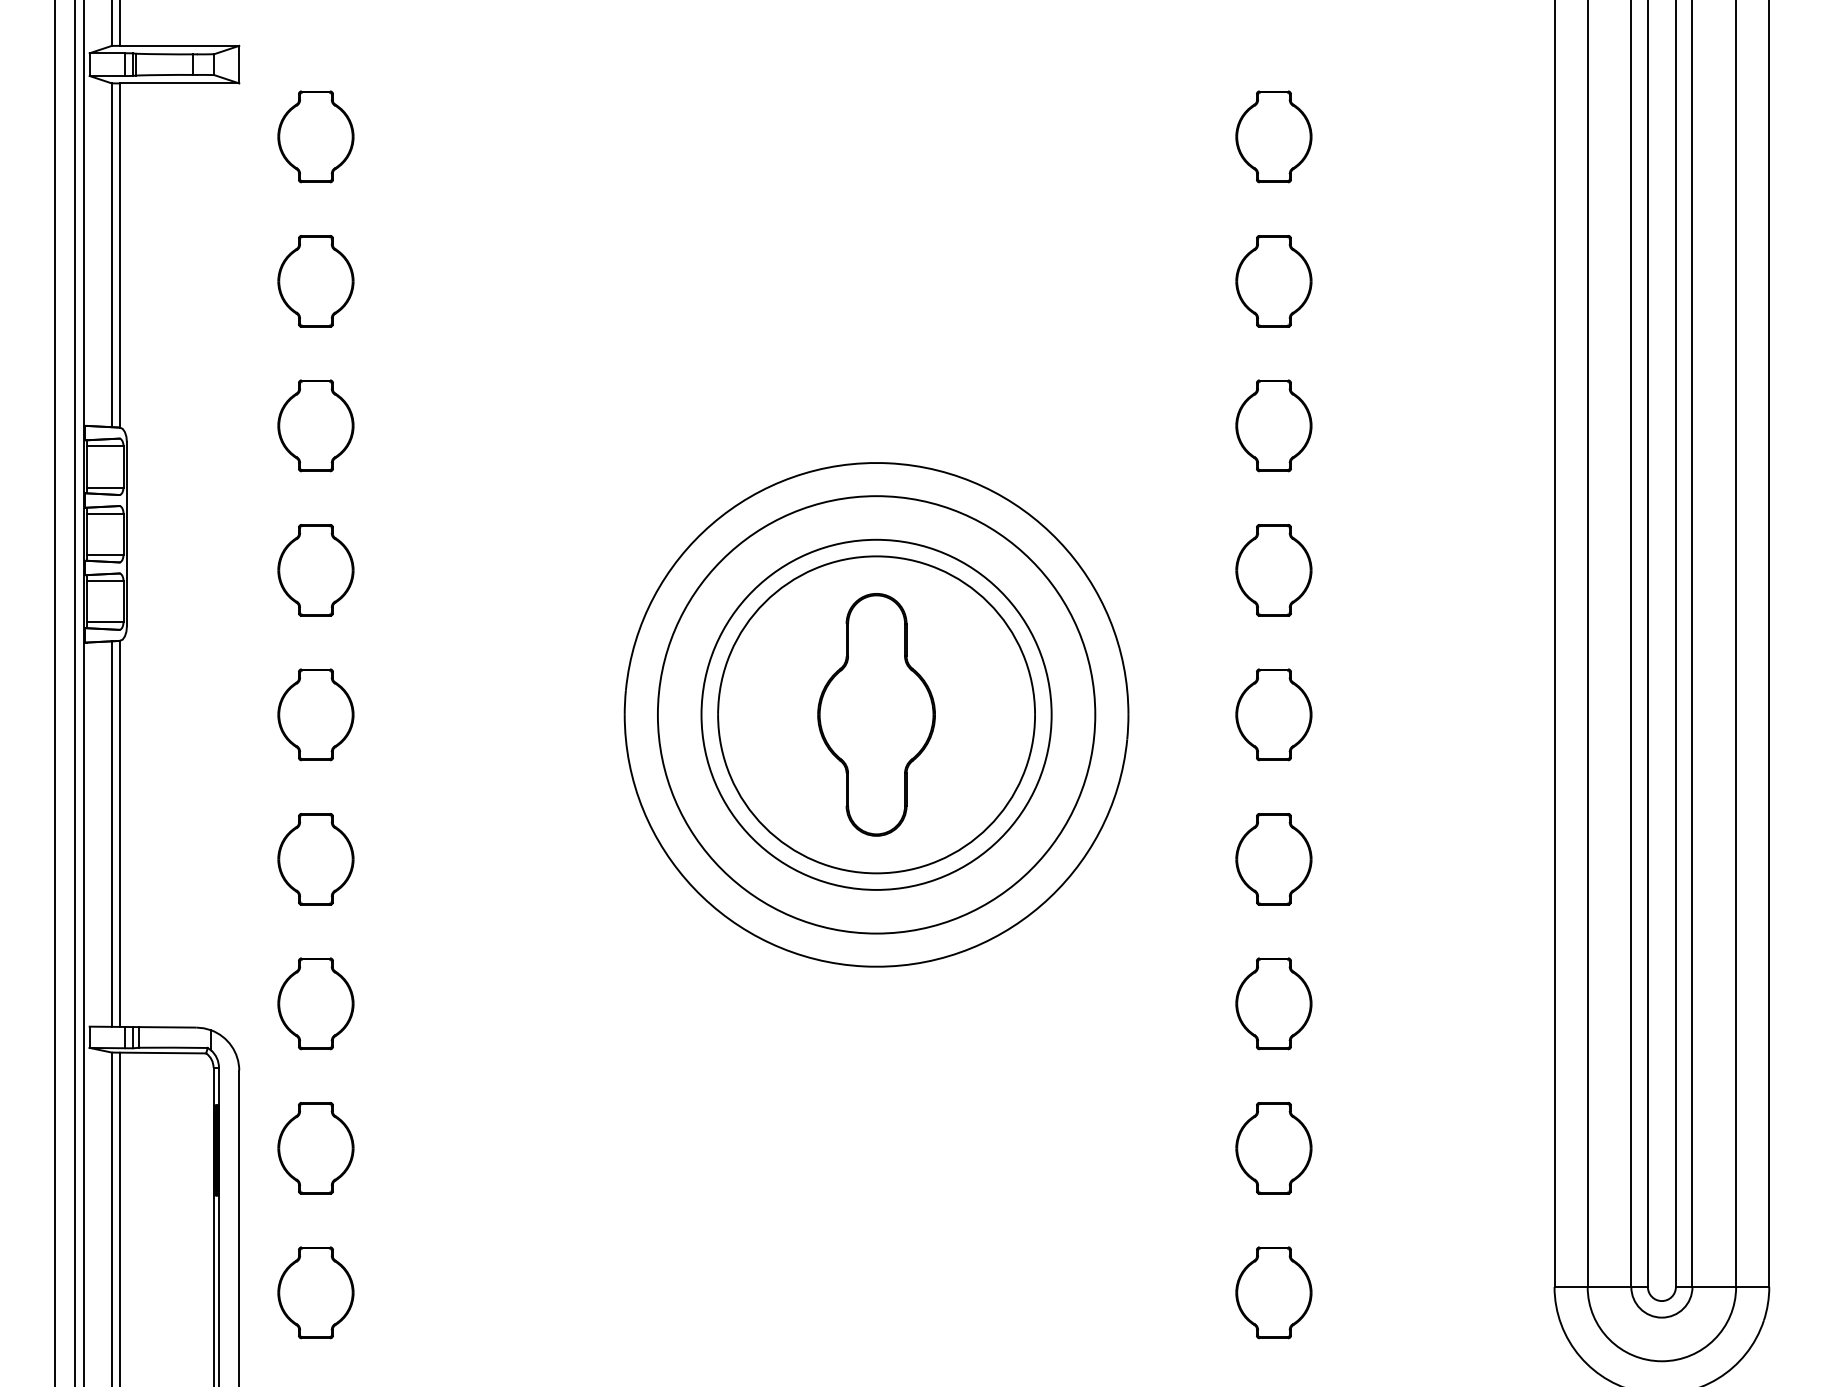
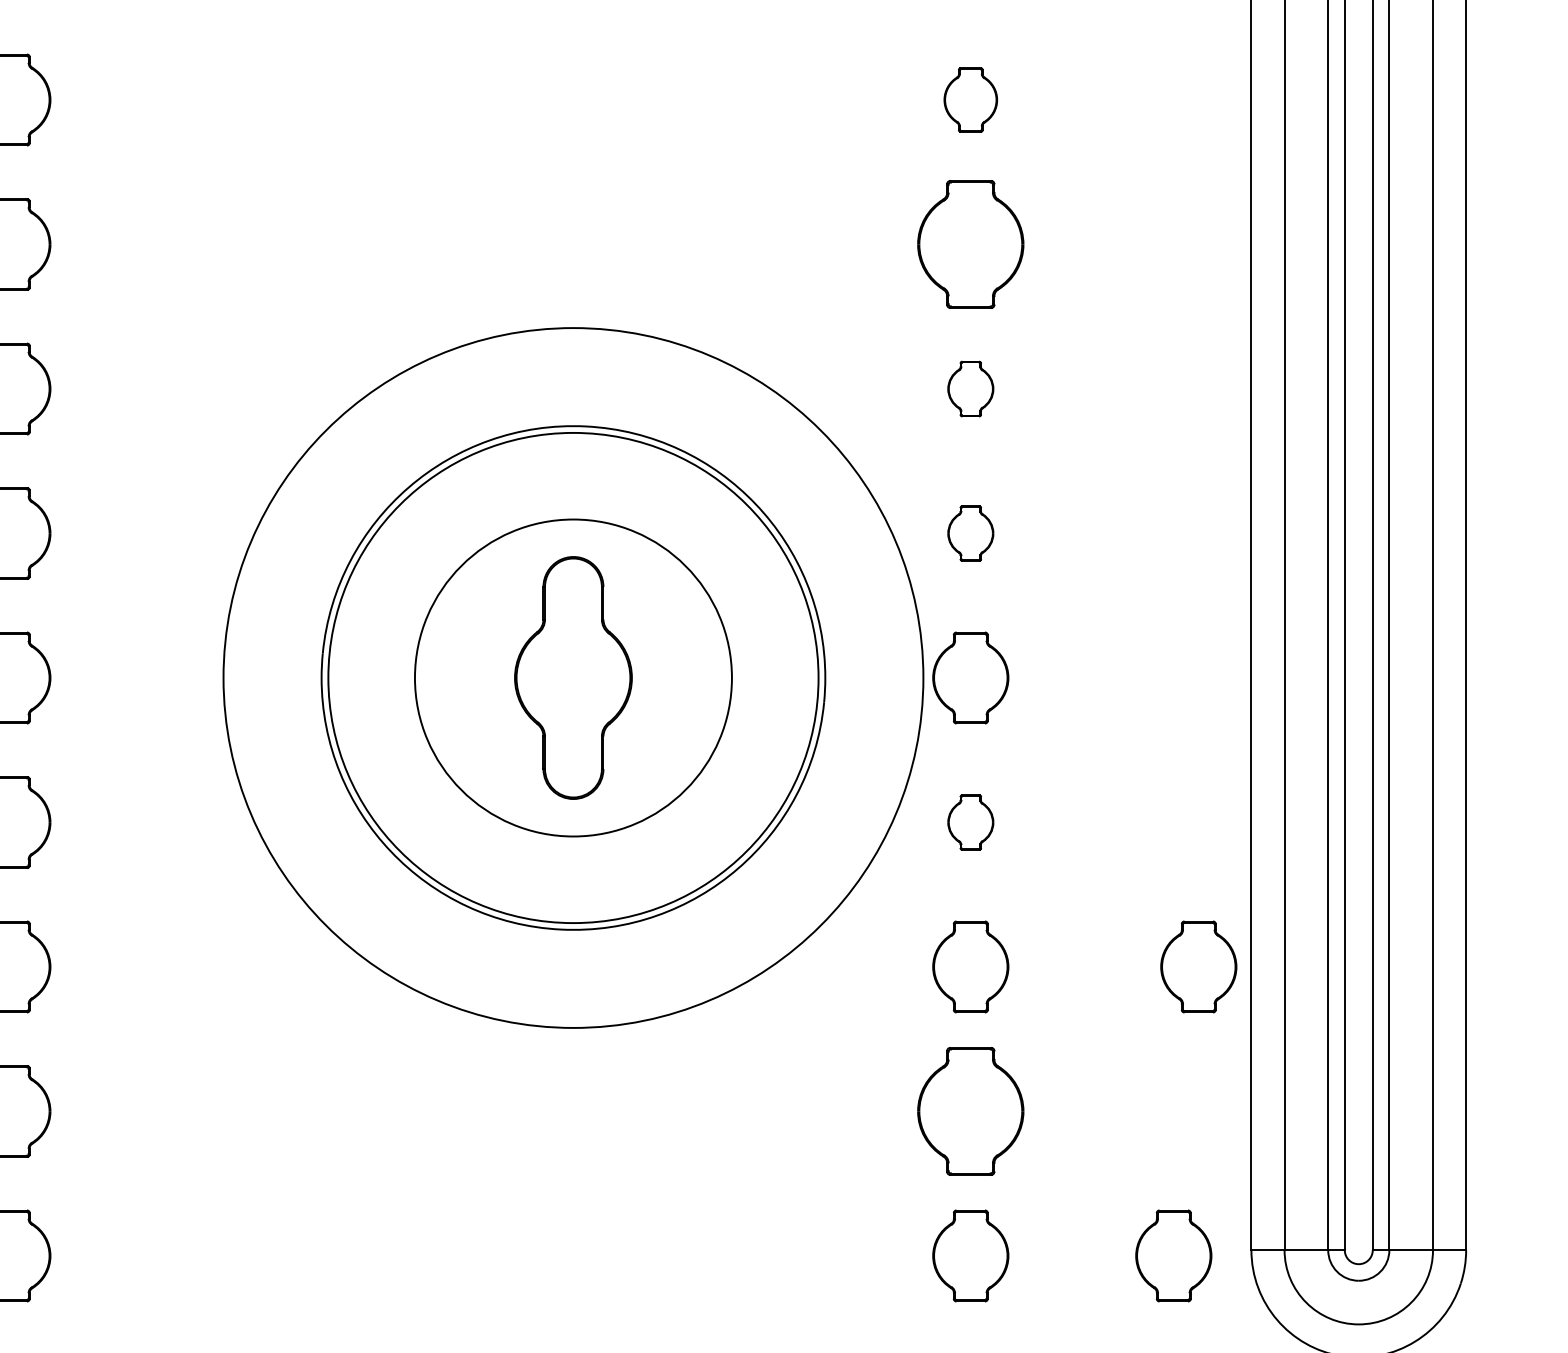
part: (1273, 136) -> (970, 99), size x0.7
part: (1273, 281) -> (970, 244), size x1.4
part: (1273, 425) -> (970, 388), size x0.6
part: (1273, 570) -> (970, 533), size x0.6
circle: (876, 714) -> (573, 677), size x1.4
circle: (876, 714) -> (573, 677), size x1.6
part: (1273, 859) -> (970, 822), size x0.6
part: (1501, 1003) -> (1198, 966), added
part: (1273, 1148) -> (970, 1111), size x1.4
part: (1476, 1292) -> (1173, 1255), added

